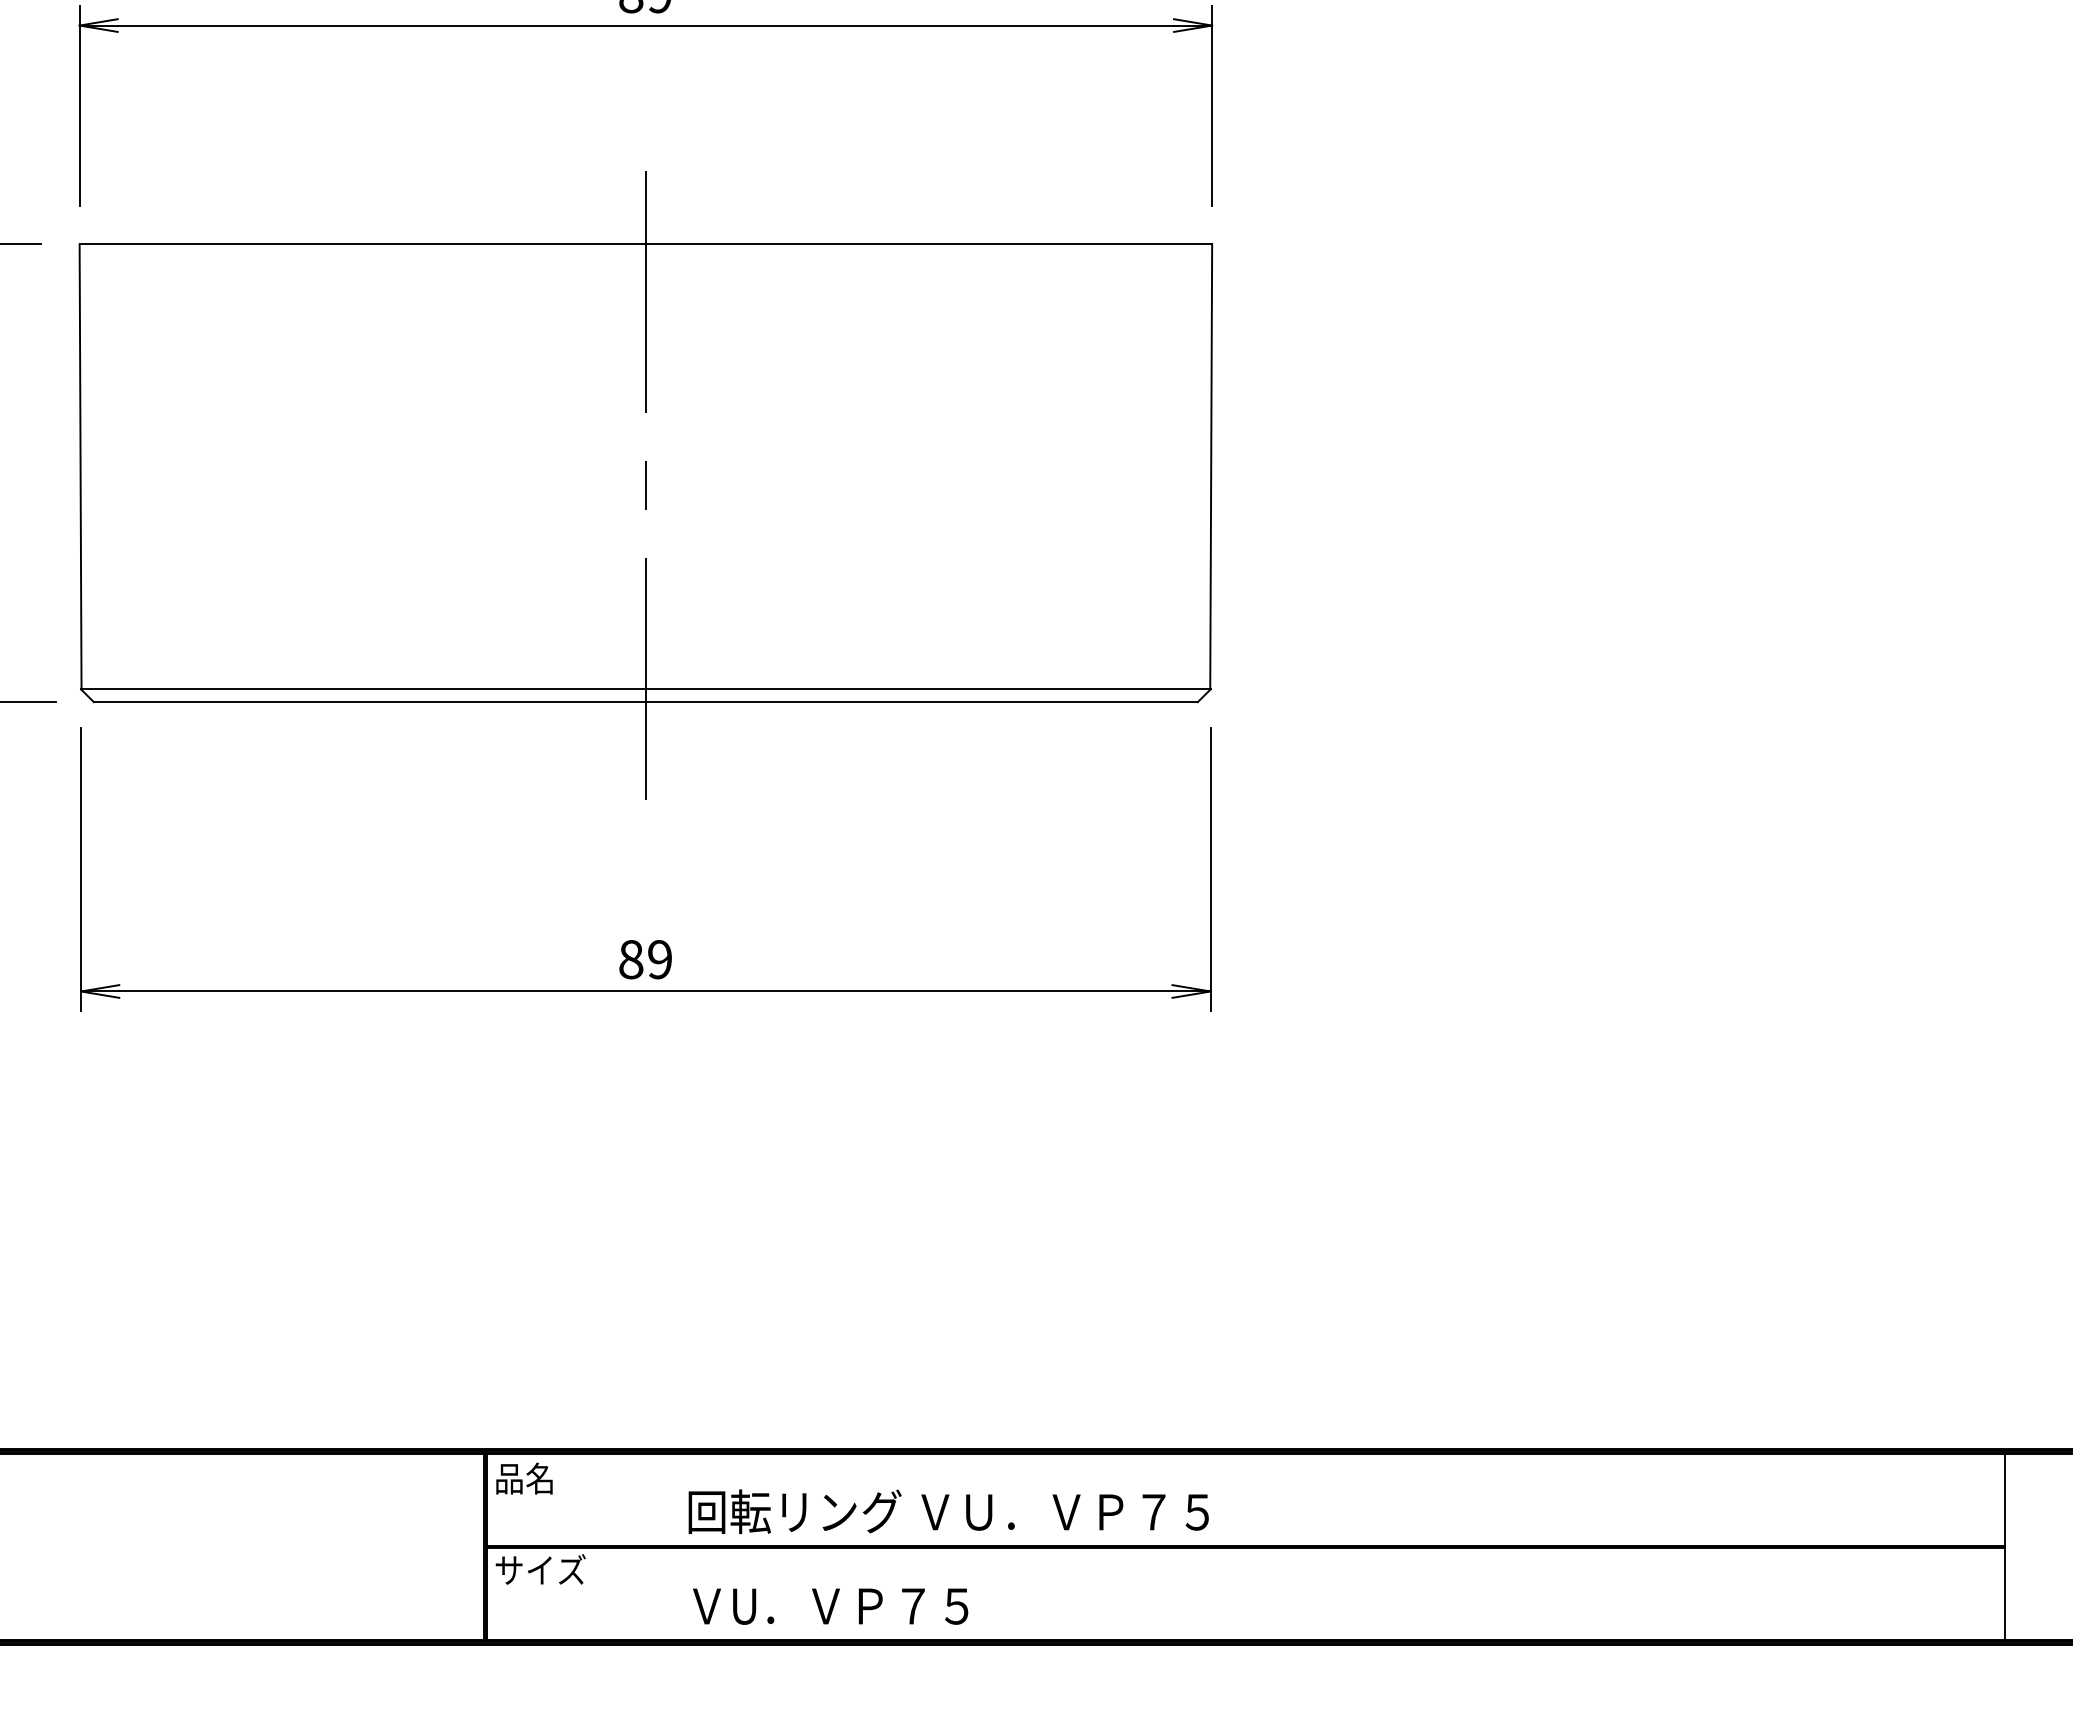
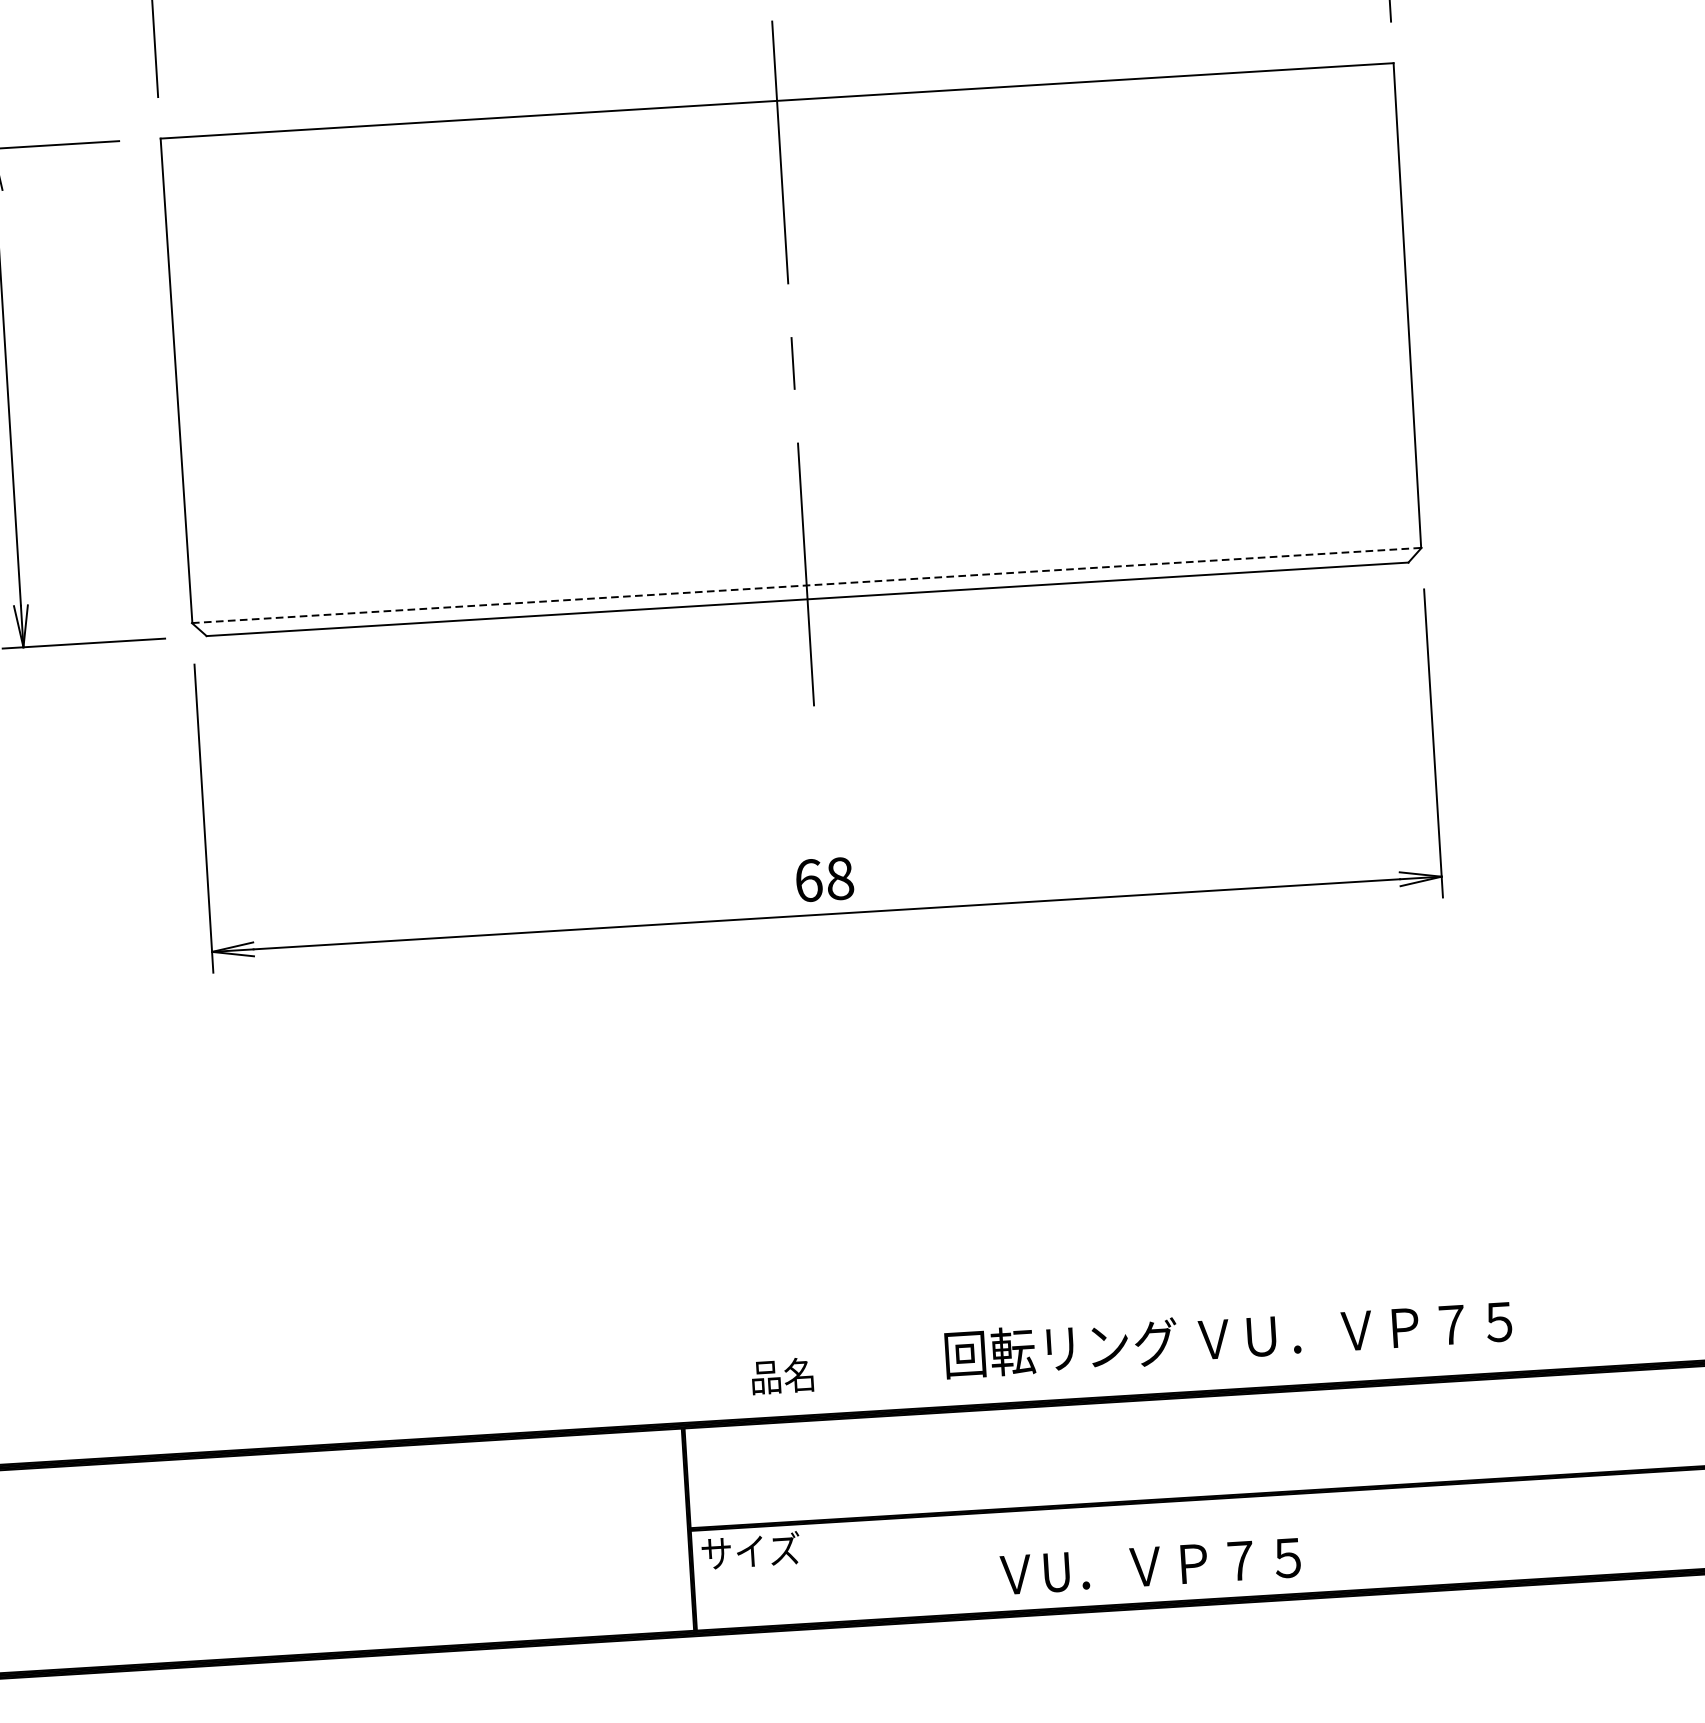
line: (645, 689) -> (806, 585), solid -> dashed
text: (645, 959) -> (824, 879), 89 -> 68
text: (524, 1478) -> (782, 1375), moved
text: (948, 1511) -> (1228, 1337), moved
text: (830, 1606) -> (1150, 1566), moved

